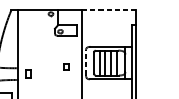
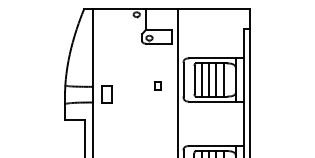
line: (108, 10) -> (213, 9), dashed -> solid
line: (86, 62) -> (183, 79), dashed -> solid
part: (28, 73) -> (106, 94), size x1.67

